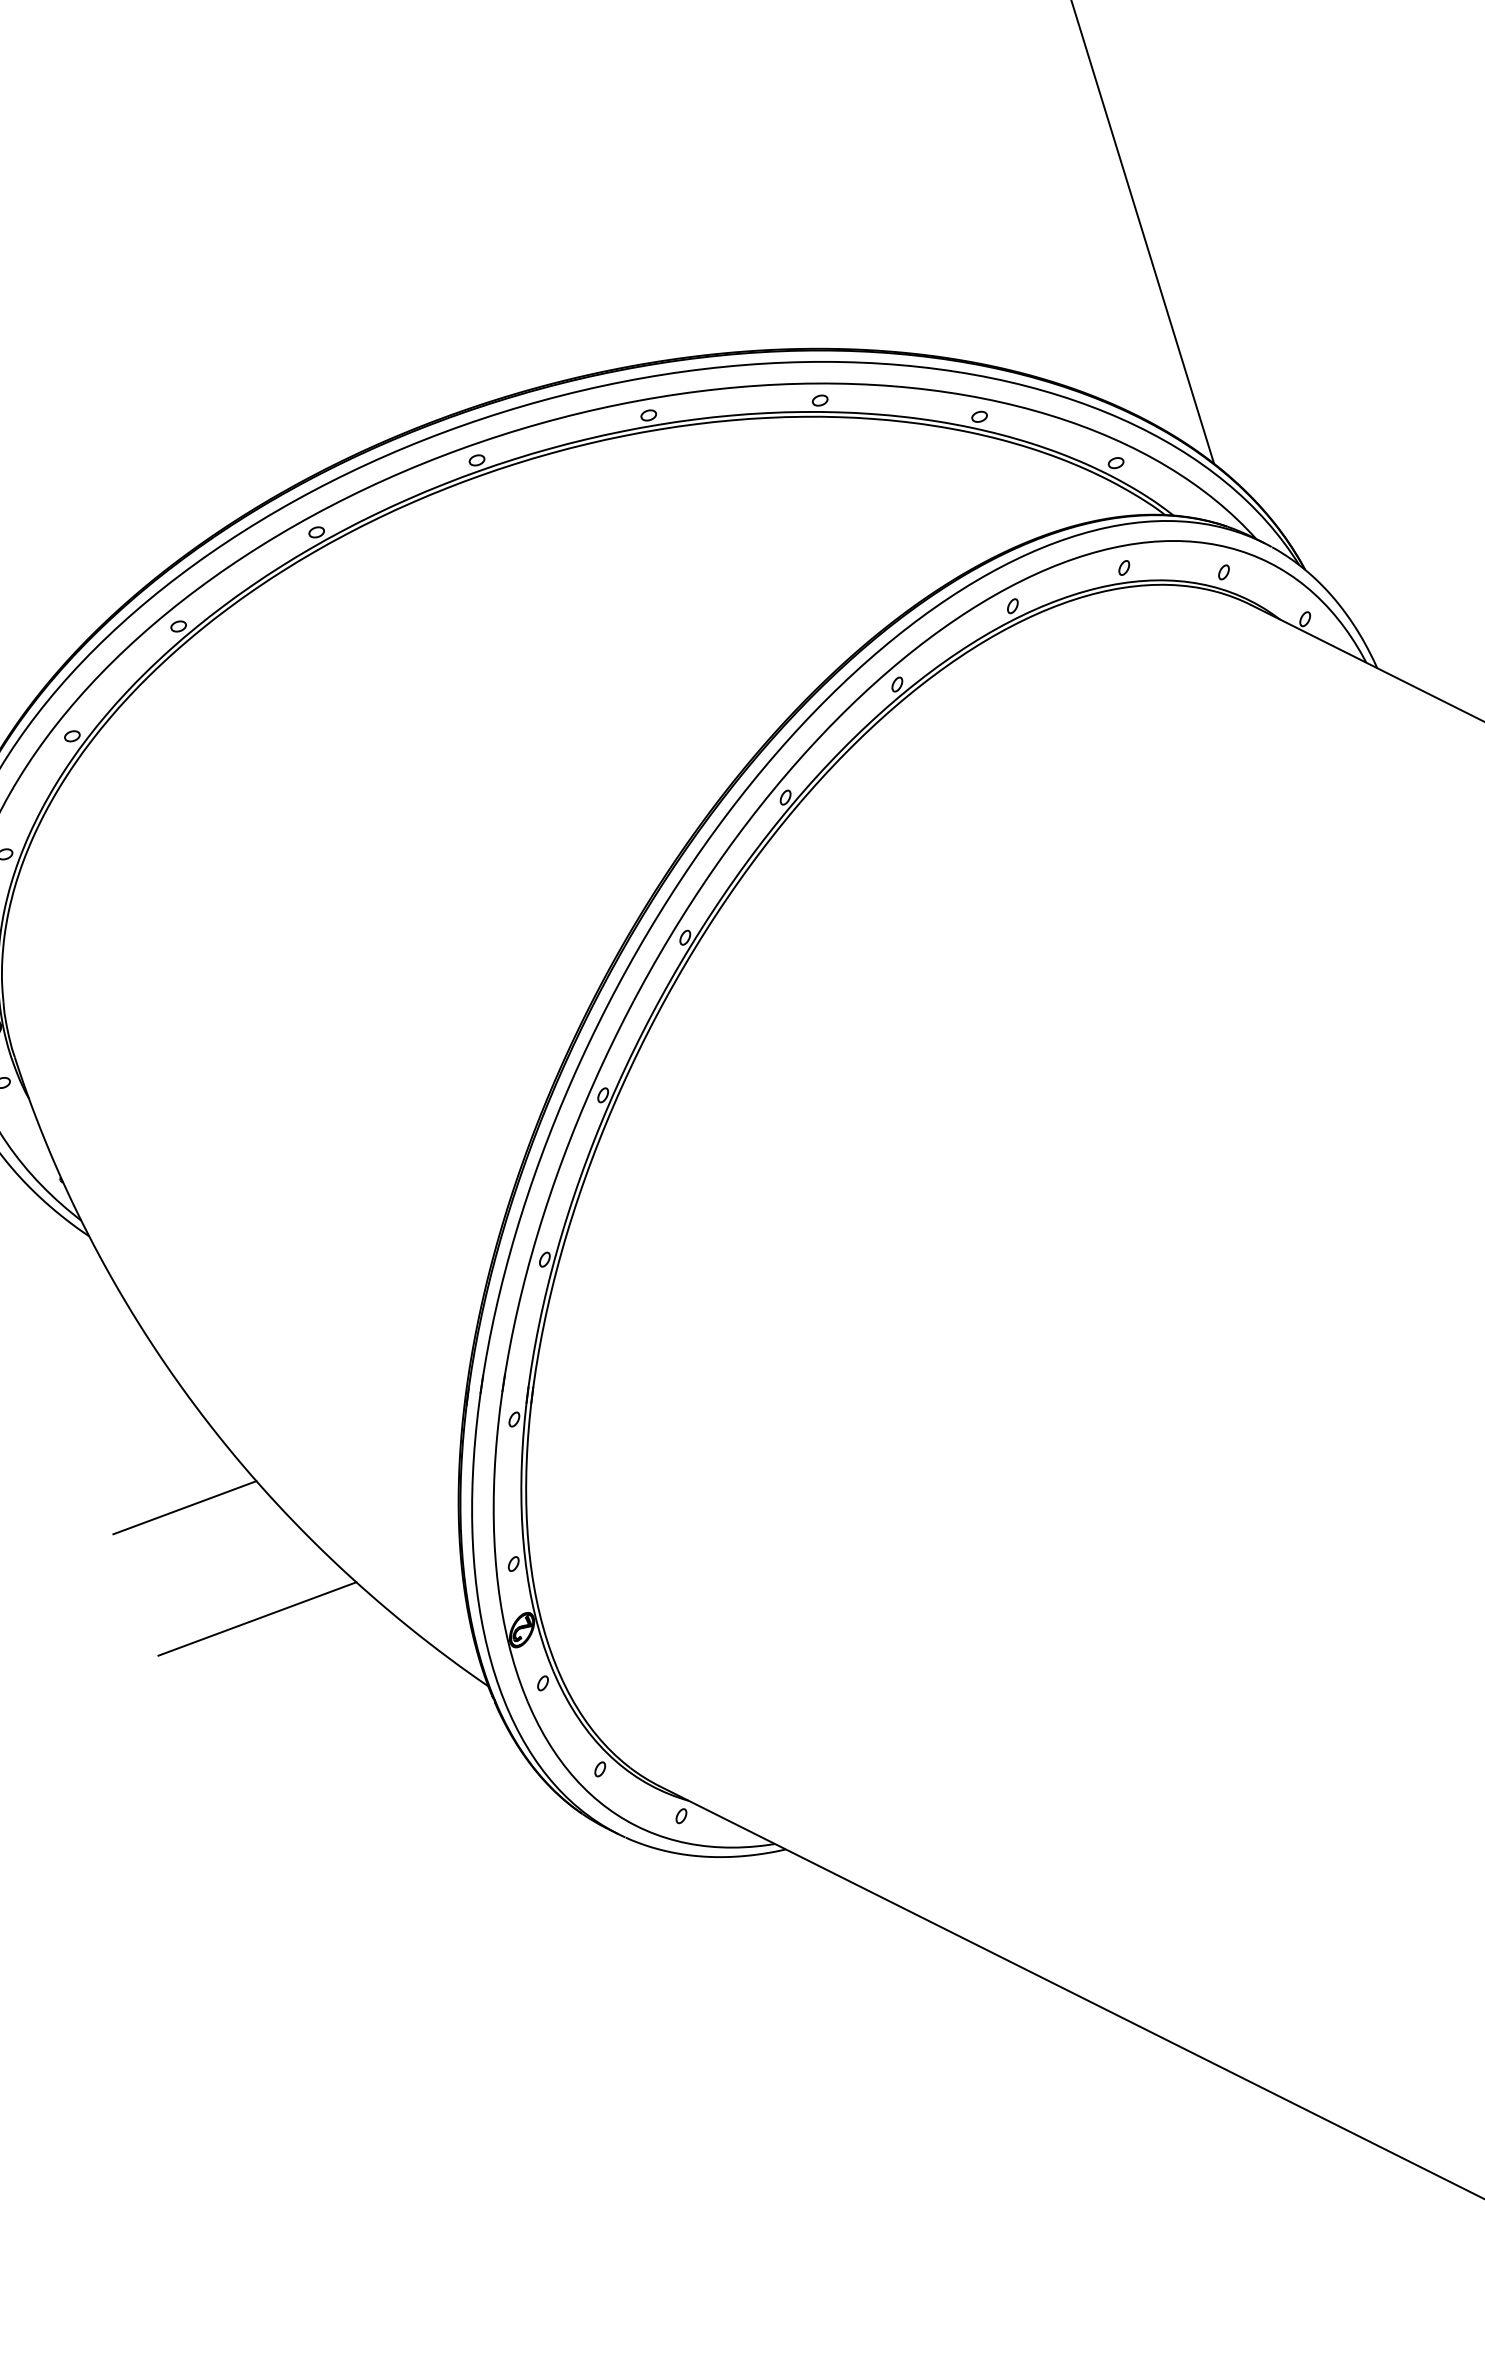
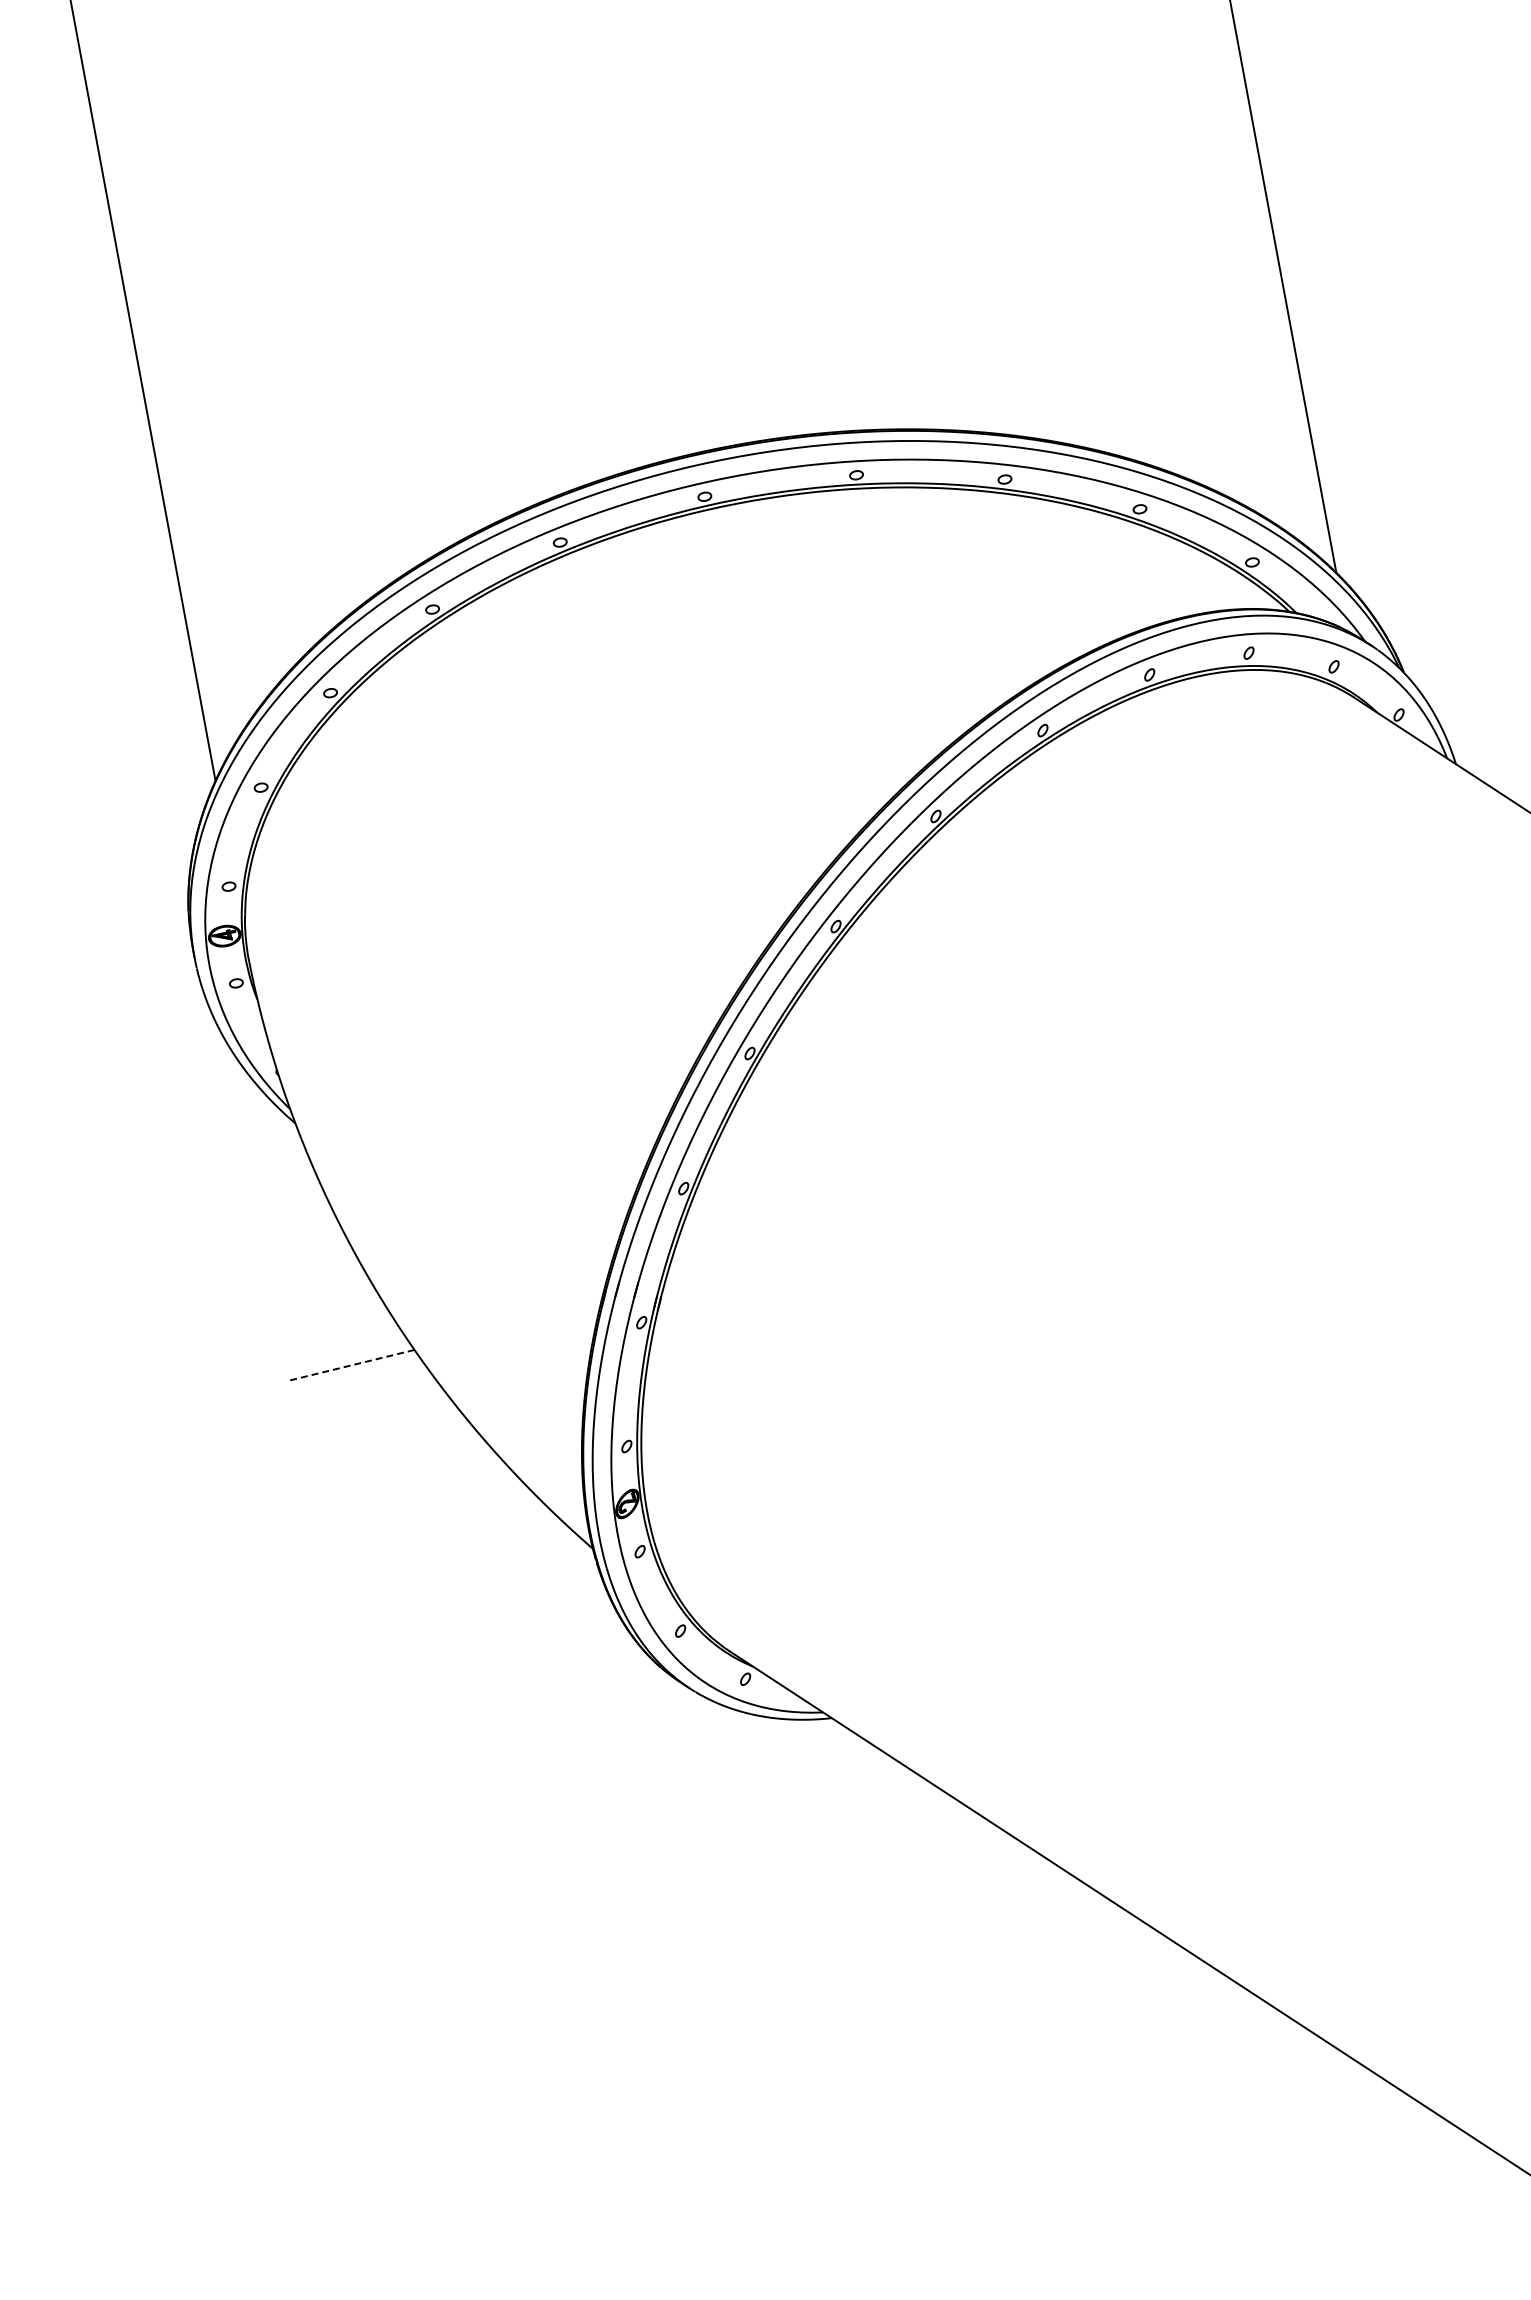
line: (184, 1507) -> (350, 1365), solid -> dashed
line: (257, 1618) -> (401, 1467), removed

